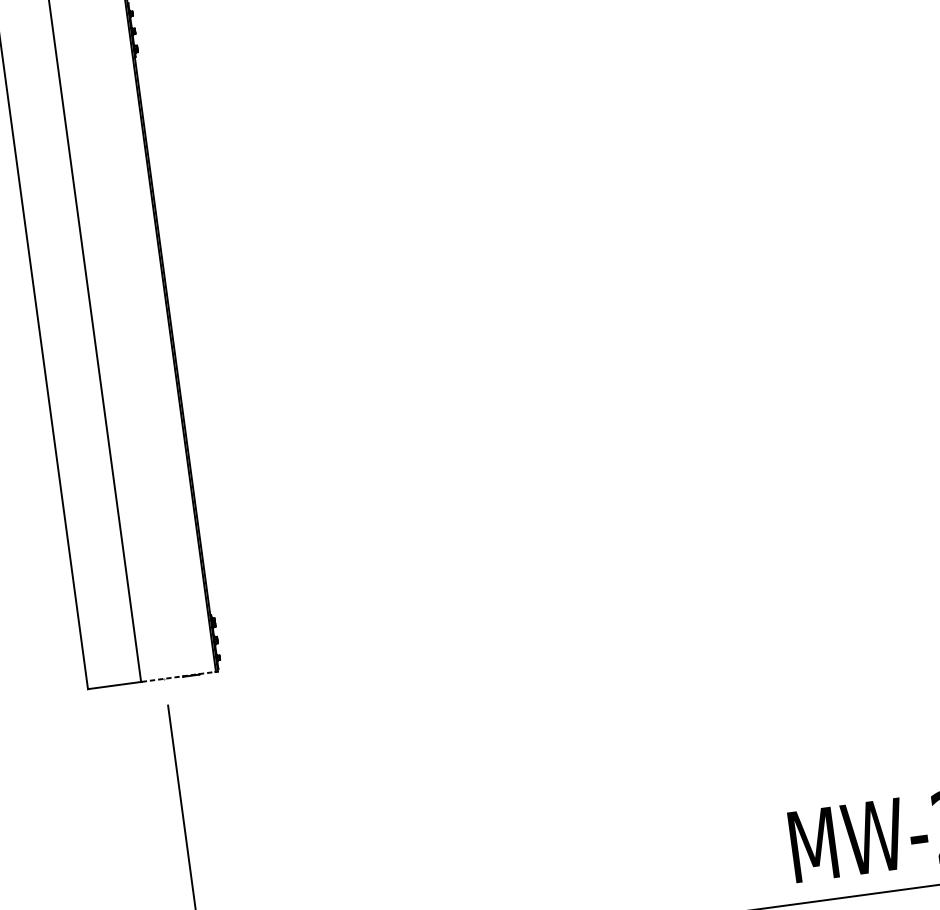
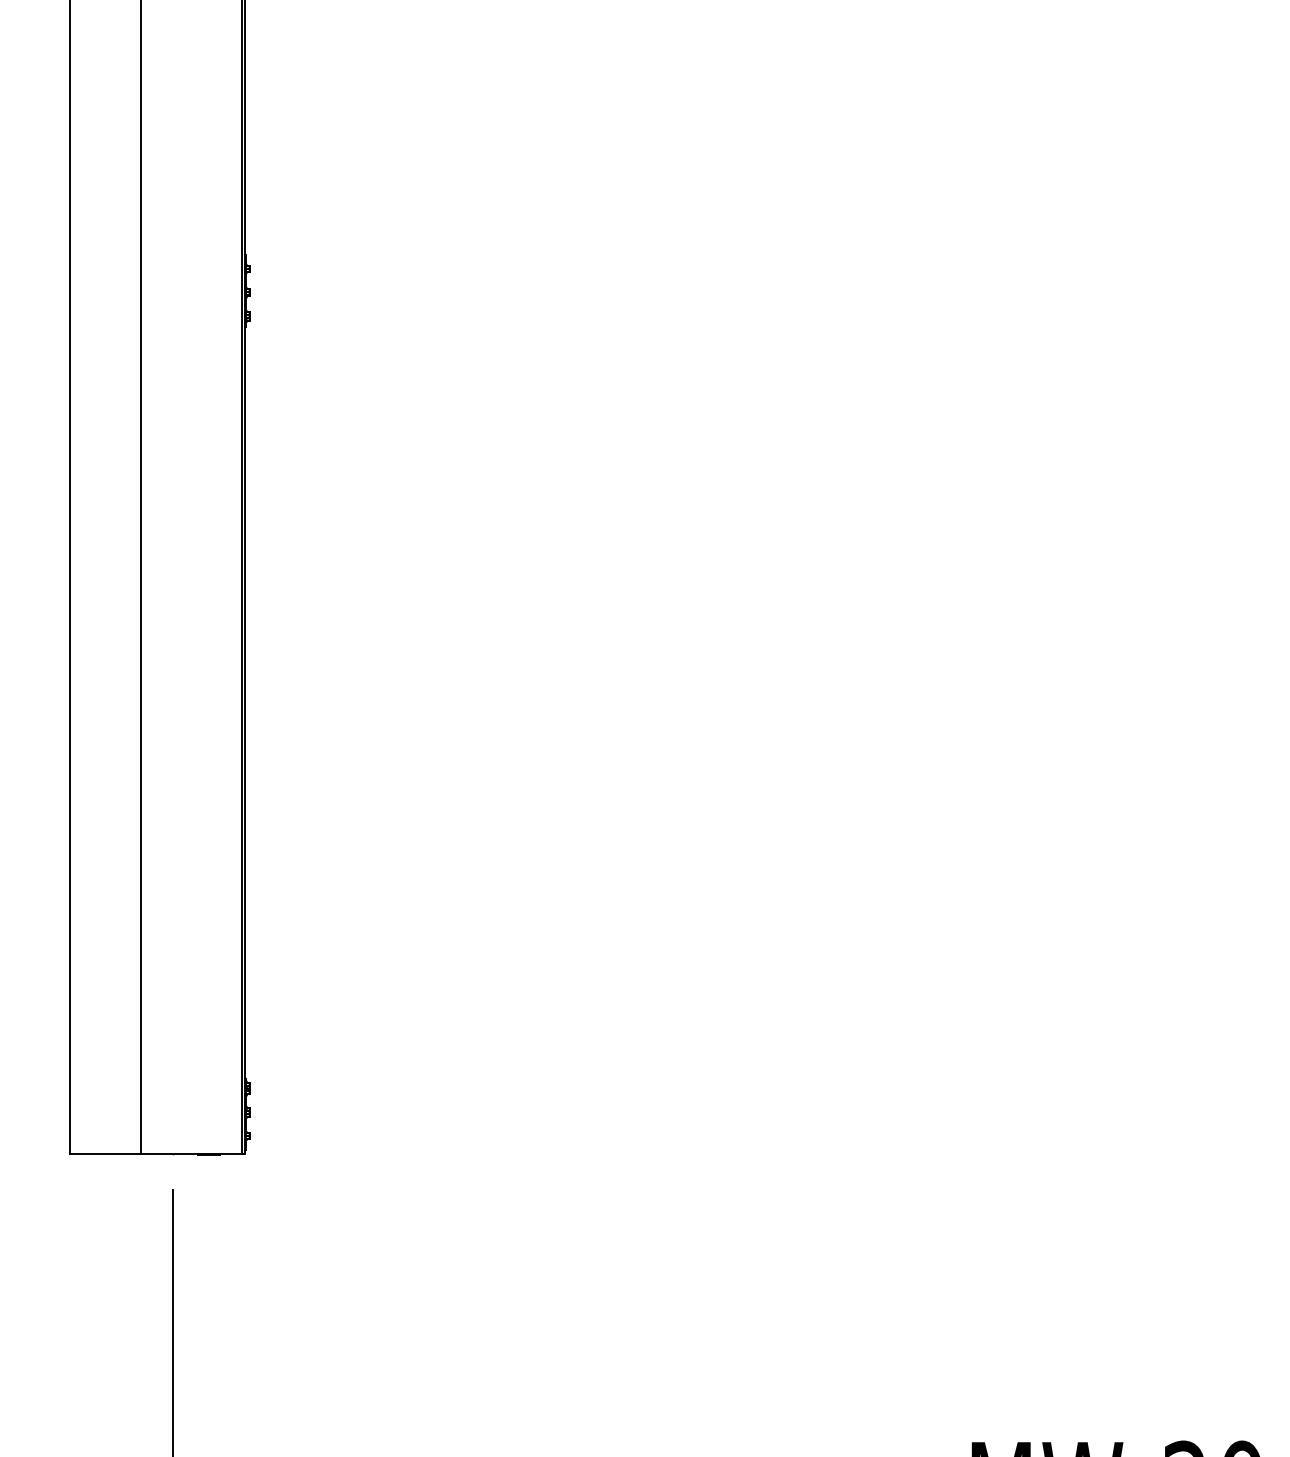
line: (178, 677) -> (191, 1154), dashed -> solid

